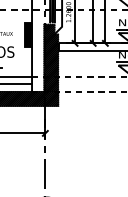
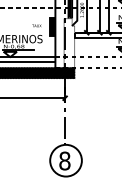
hatch: (51, 56) -> (69, 42), removed

